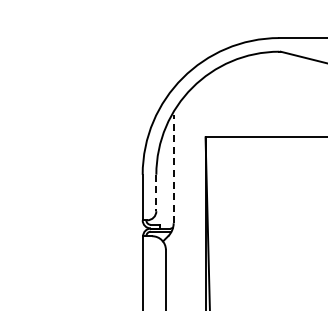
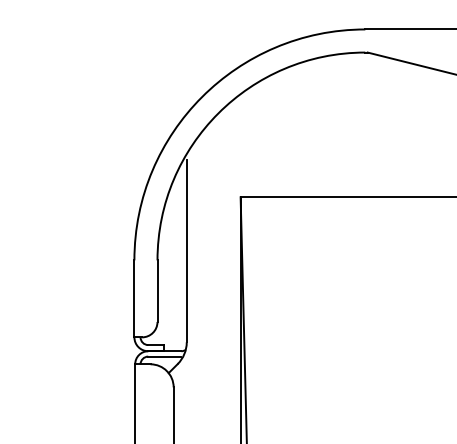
line: (173, 169) -> (186, 251), dashed -> solid
line: (156, 193) -> (157, 292), dashed -> solid

